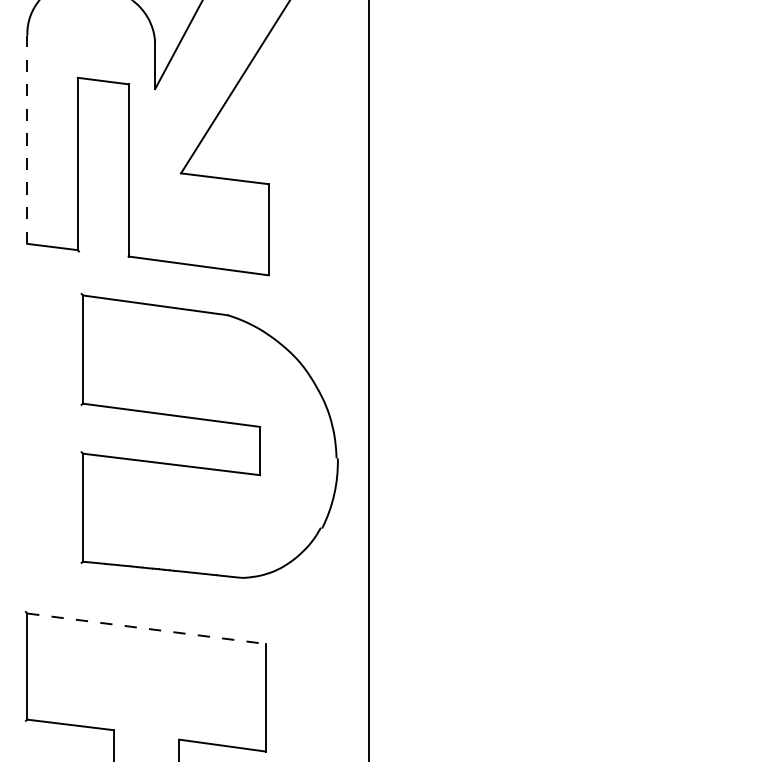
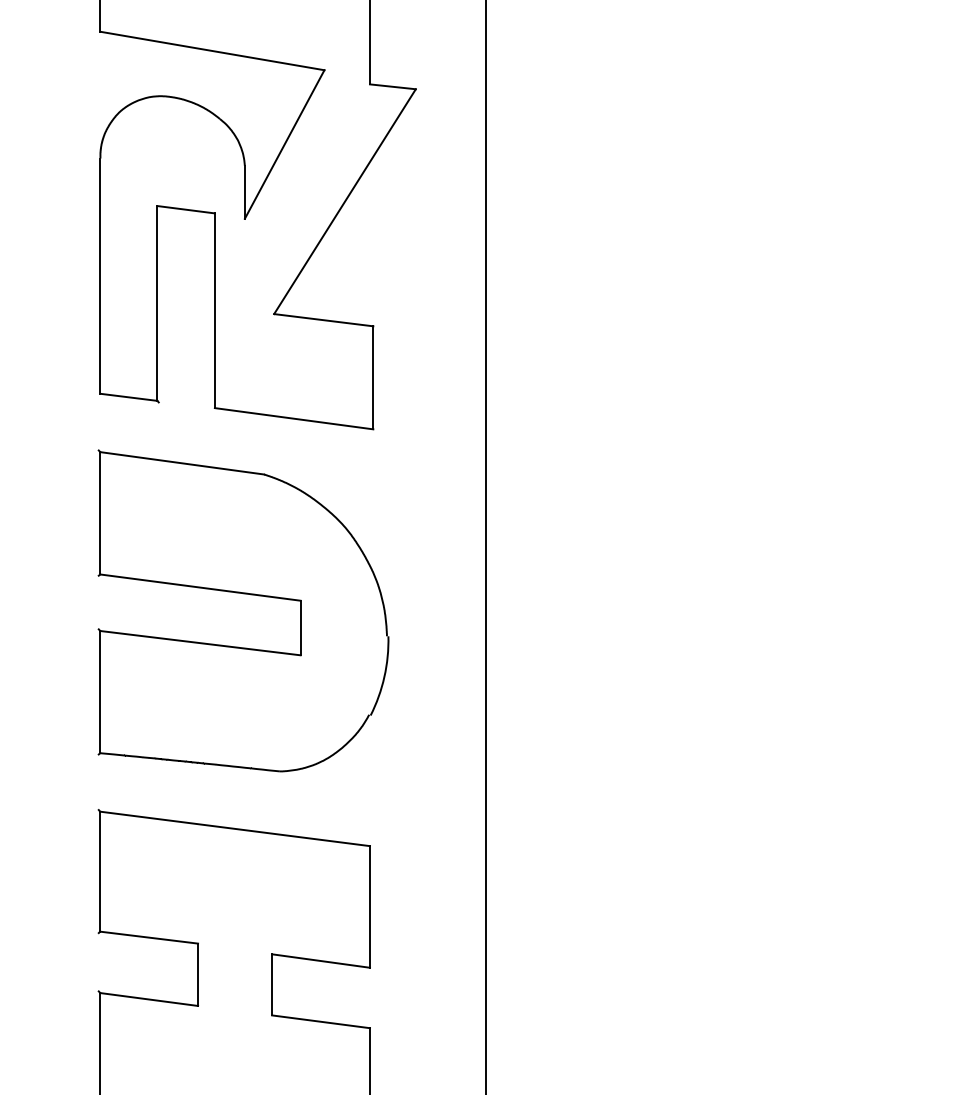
line: (27, 140) -> (100, 276), dashed -> solid
part: (209, 421) -> (243, 594), moved
line: (146, 628) -> (235, 828), dashed -> solid

